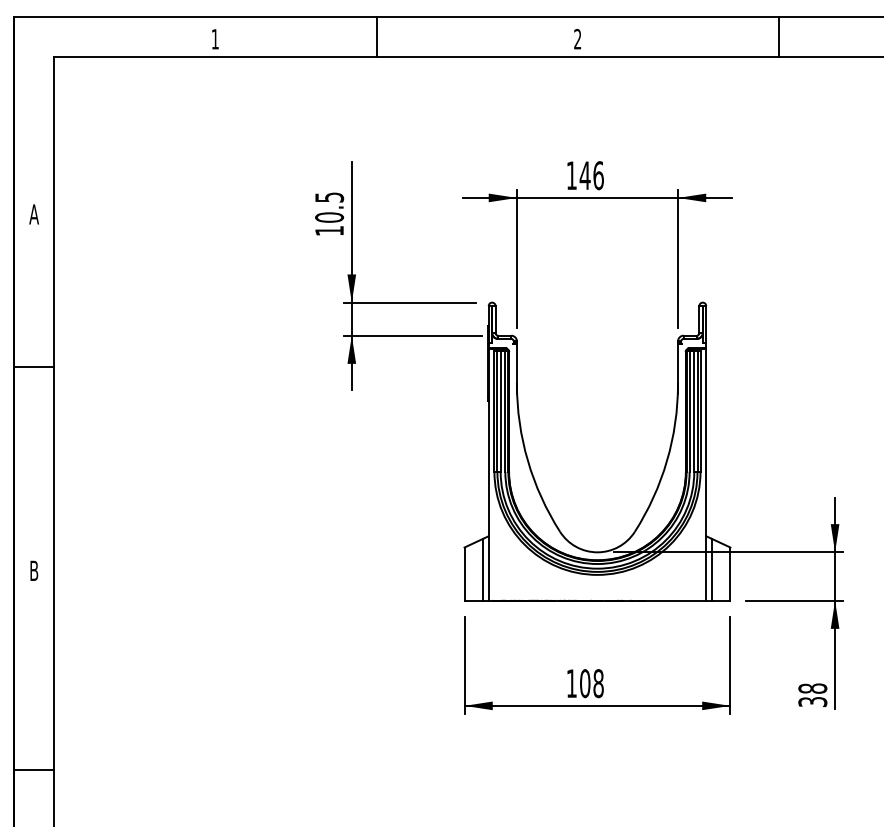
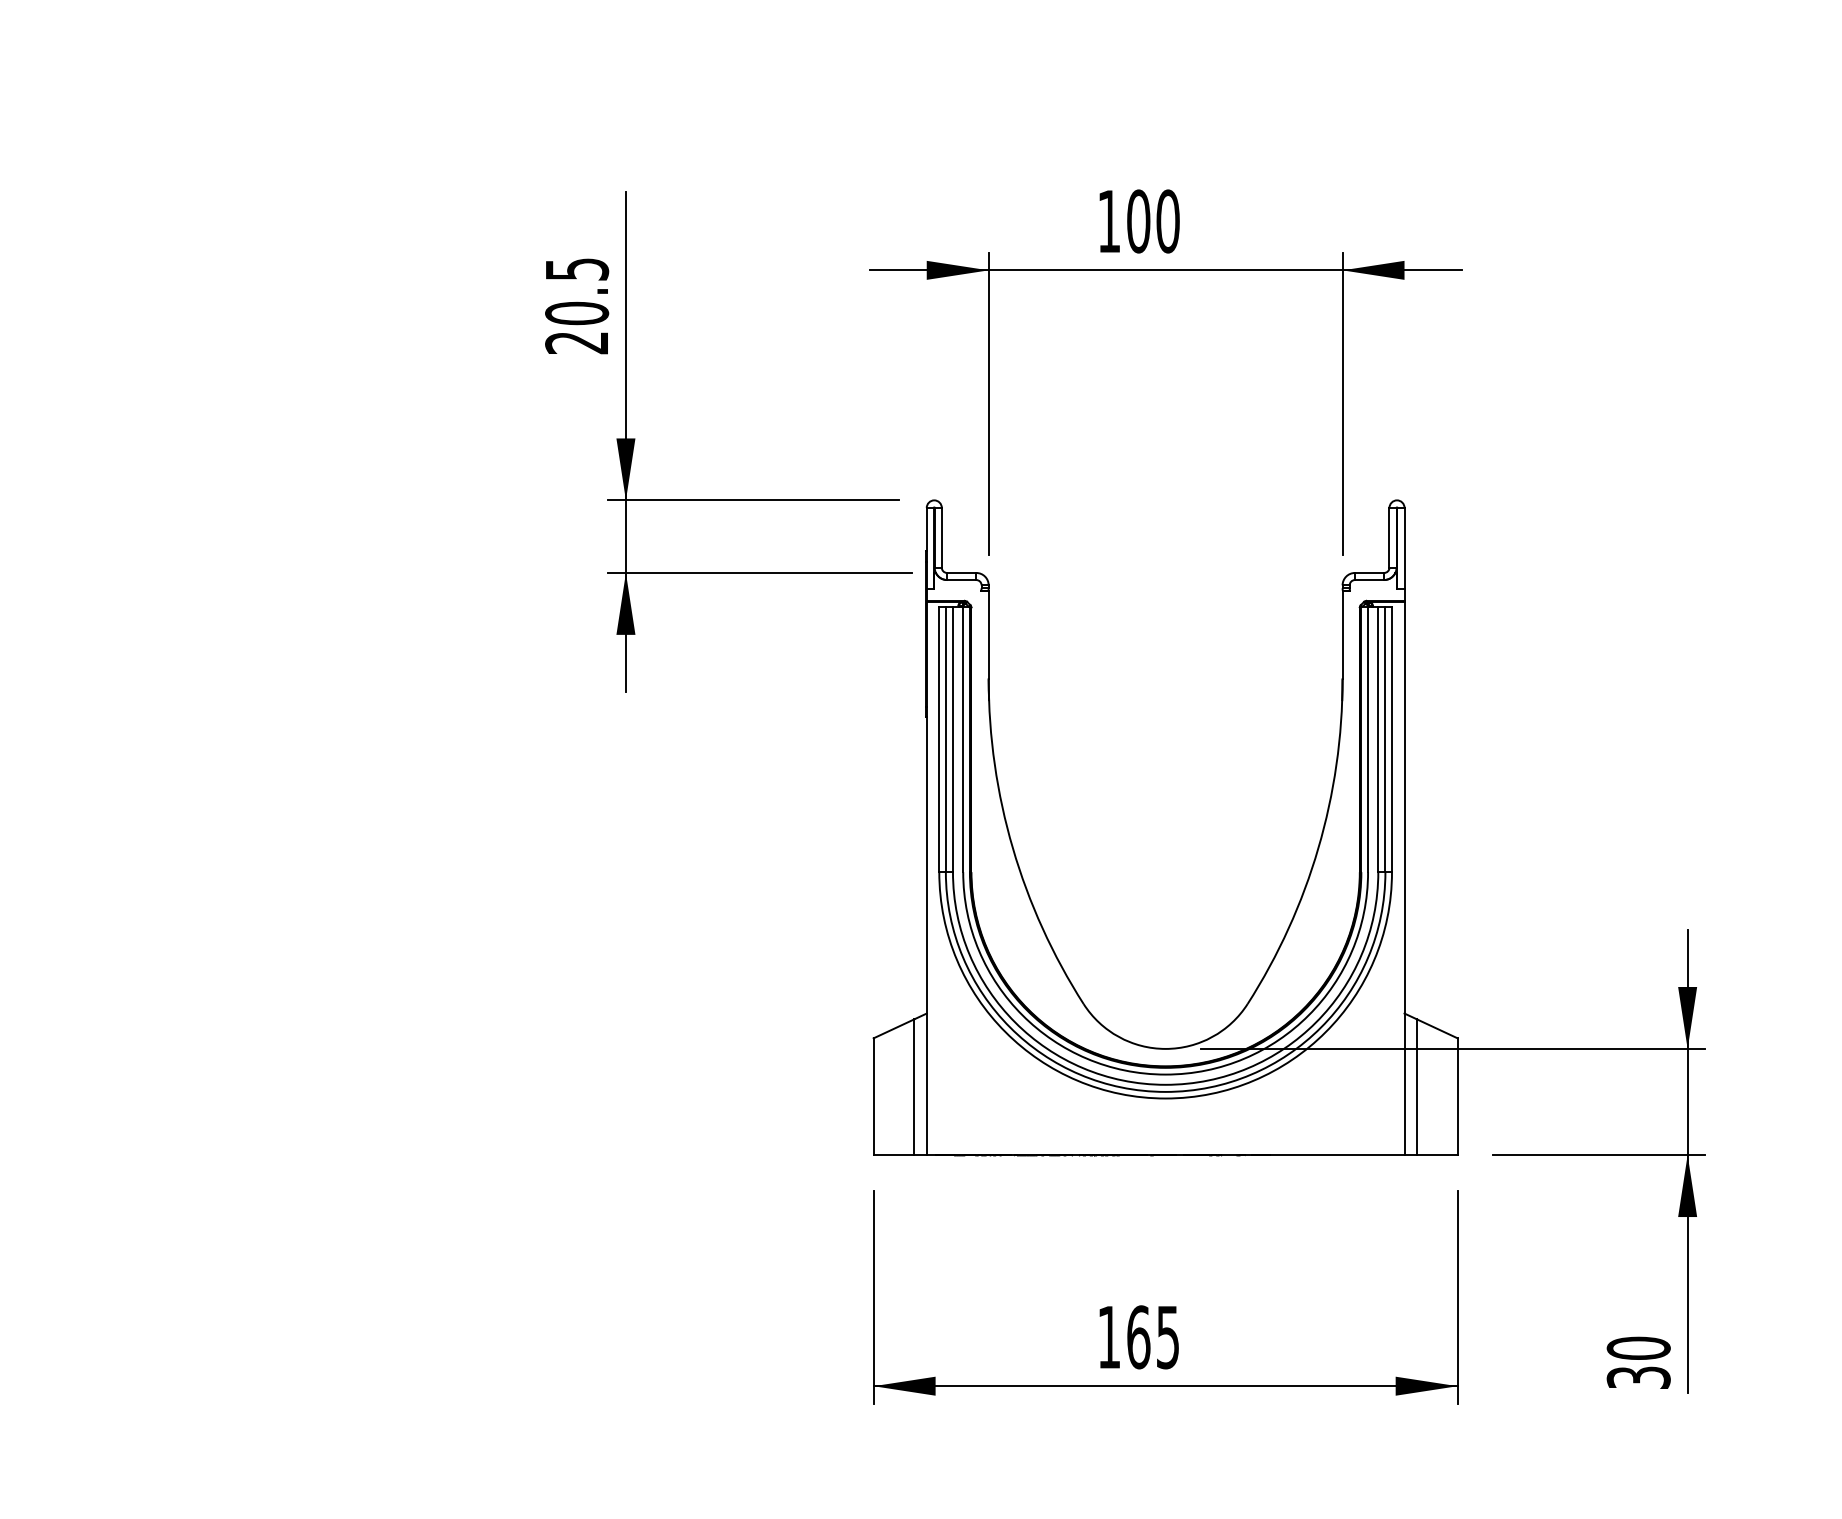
text: (591, 175) -> (1152, 221), 146 -> 100
text: (329, 231) -> (576, 344), 10.5 -> 20.5
text: (591, 683) -> (1152, 1337), 108 -> 165
text: (812, 688) -> (1638, 1348), 38 -> 30

